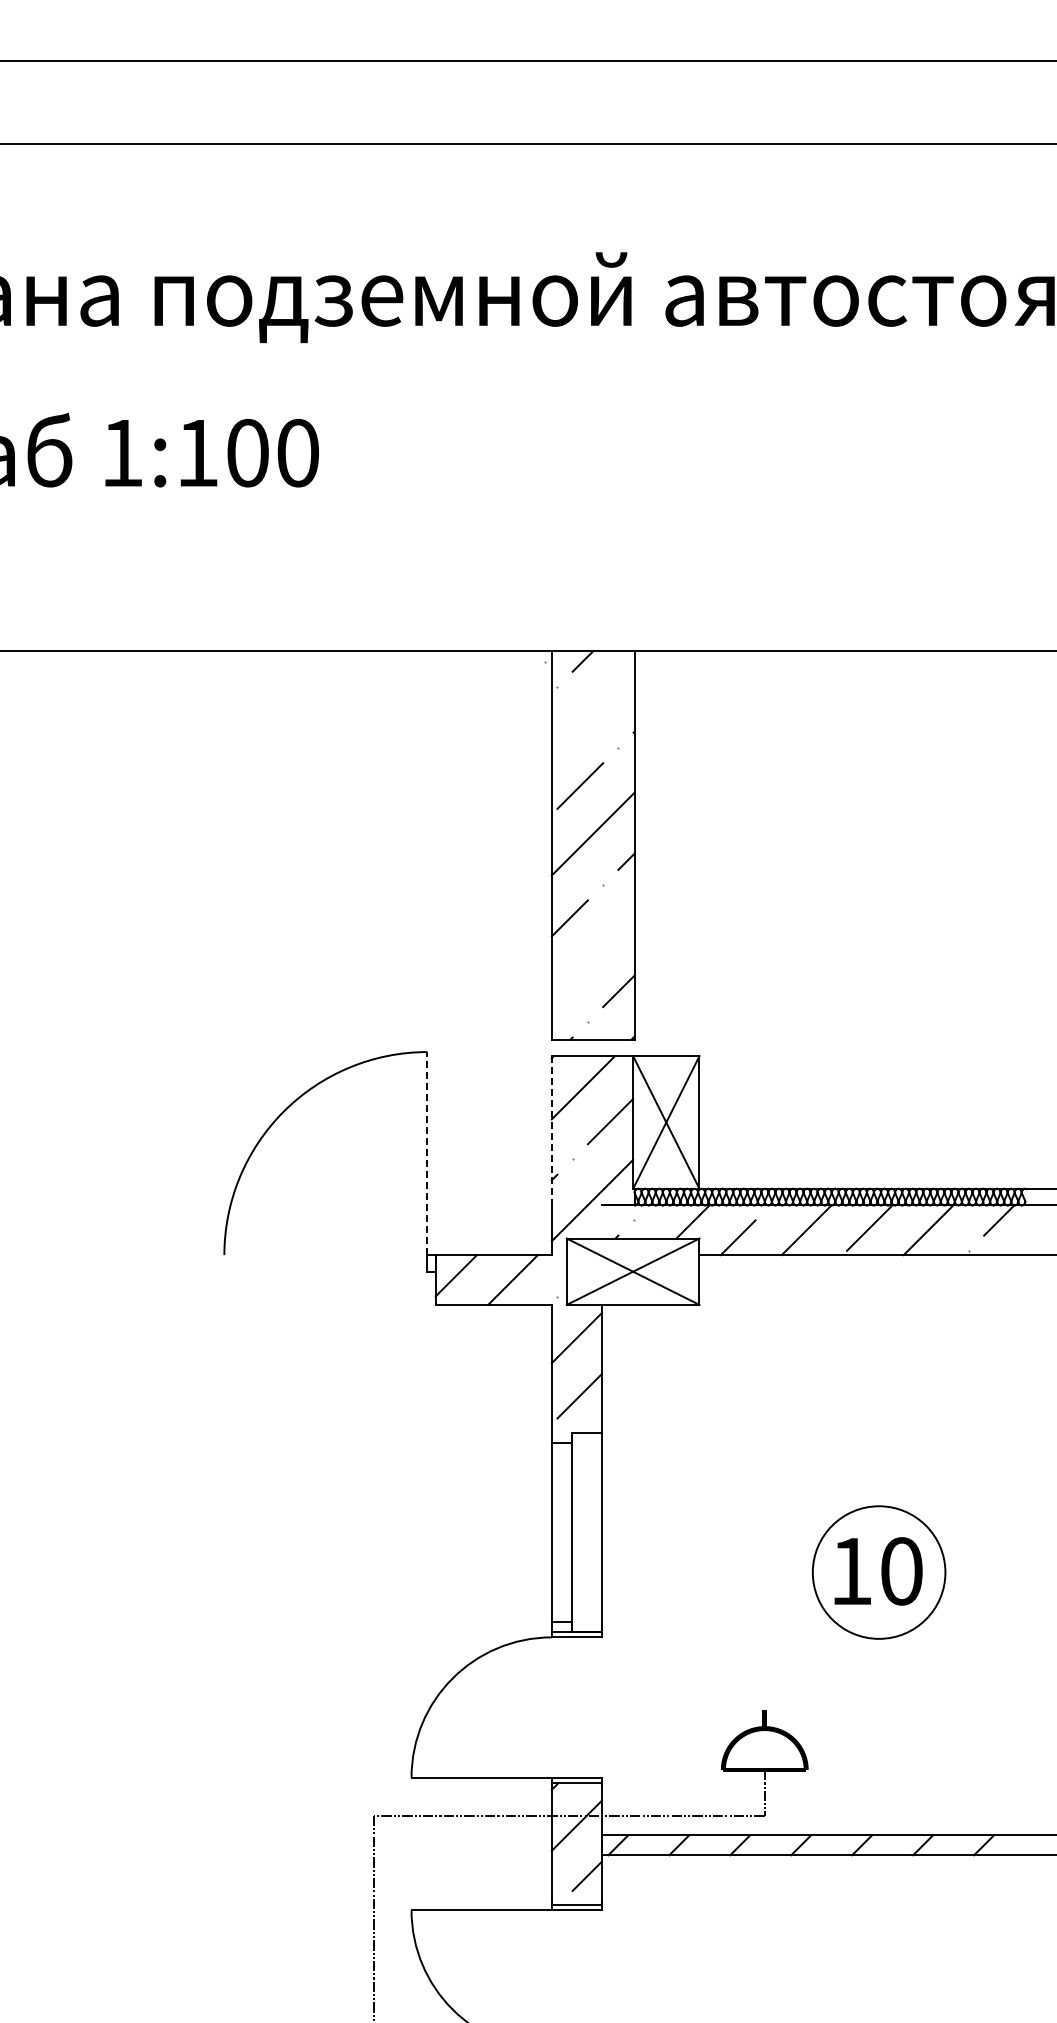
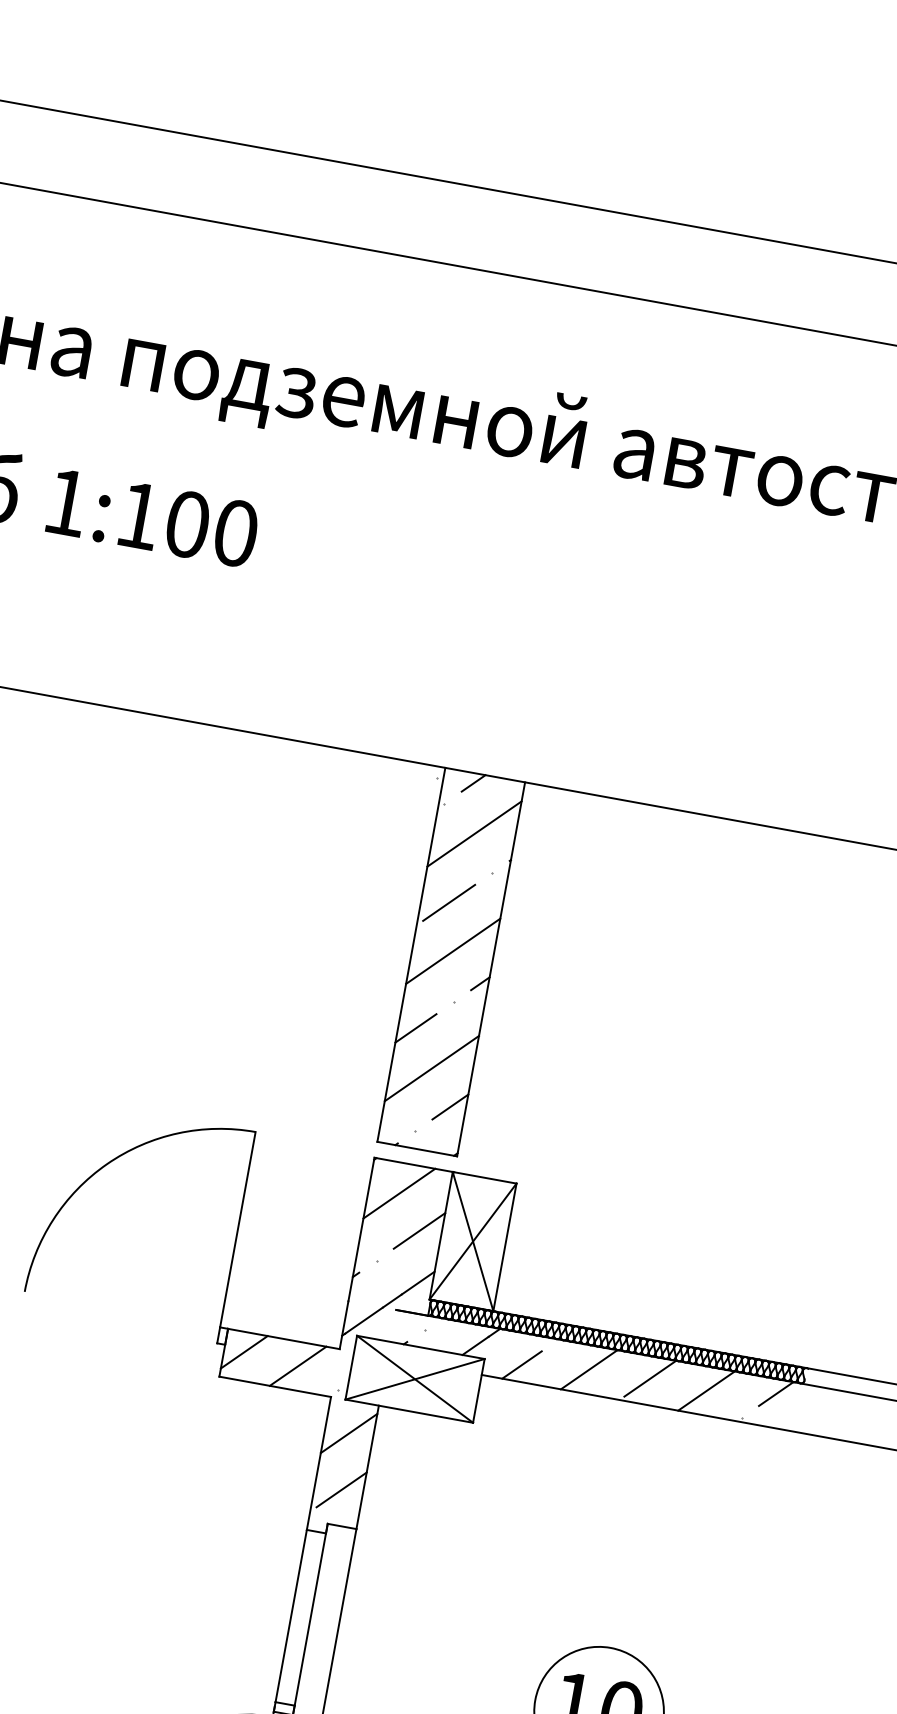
line: (592, 711) -> (473, 833), added
line: (592, 955) -> (431, 1068), added
line: (551, 1130) -> (361, 1229), dashed -> solid
line: (427, 1153) -> (237, 1229), dashed -> solid

